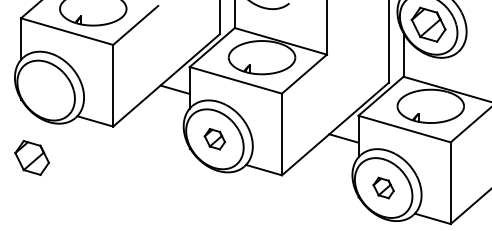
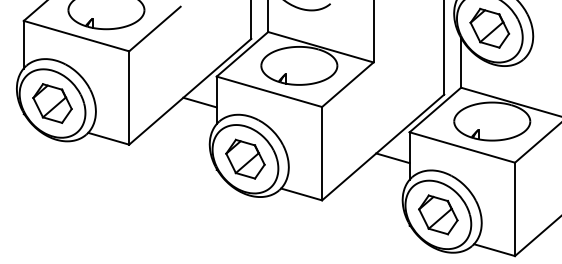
part: (214, 138) -> (245, 158), size x1.67
part: (32, 157) -> (52, 103), moved
part: (383, 187) -> (438, 214), size x1.67

